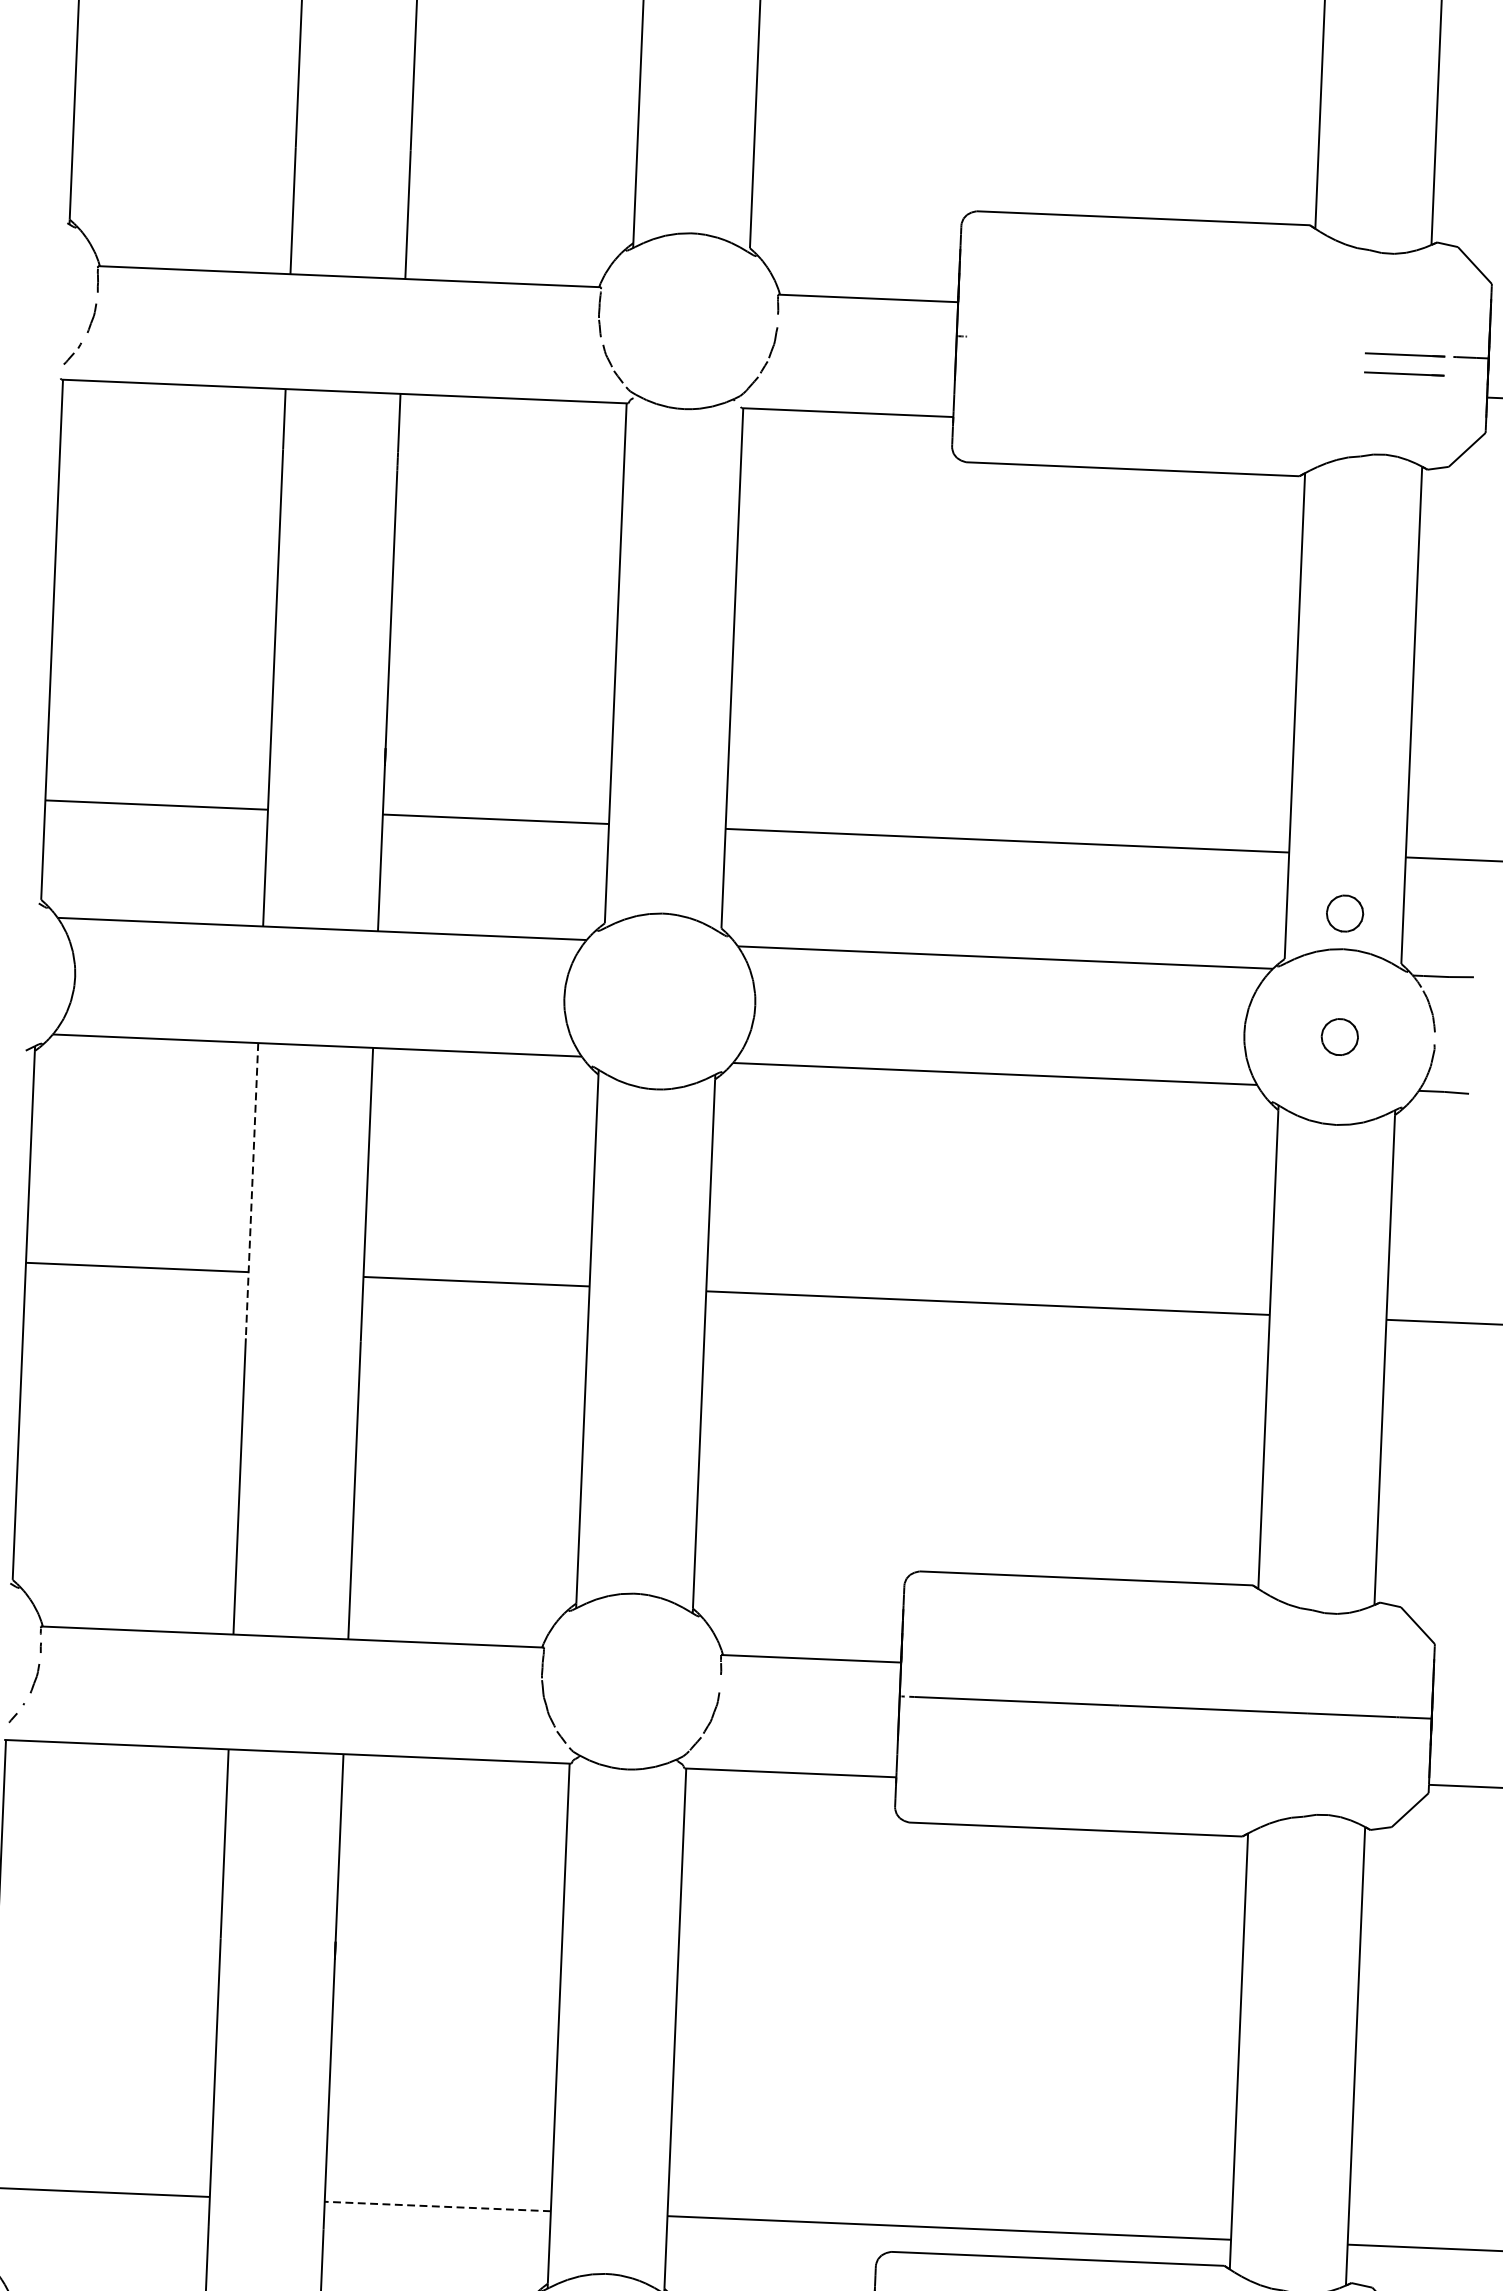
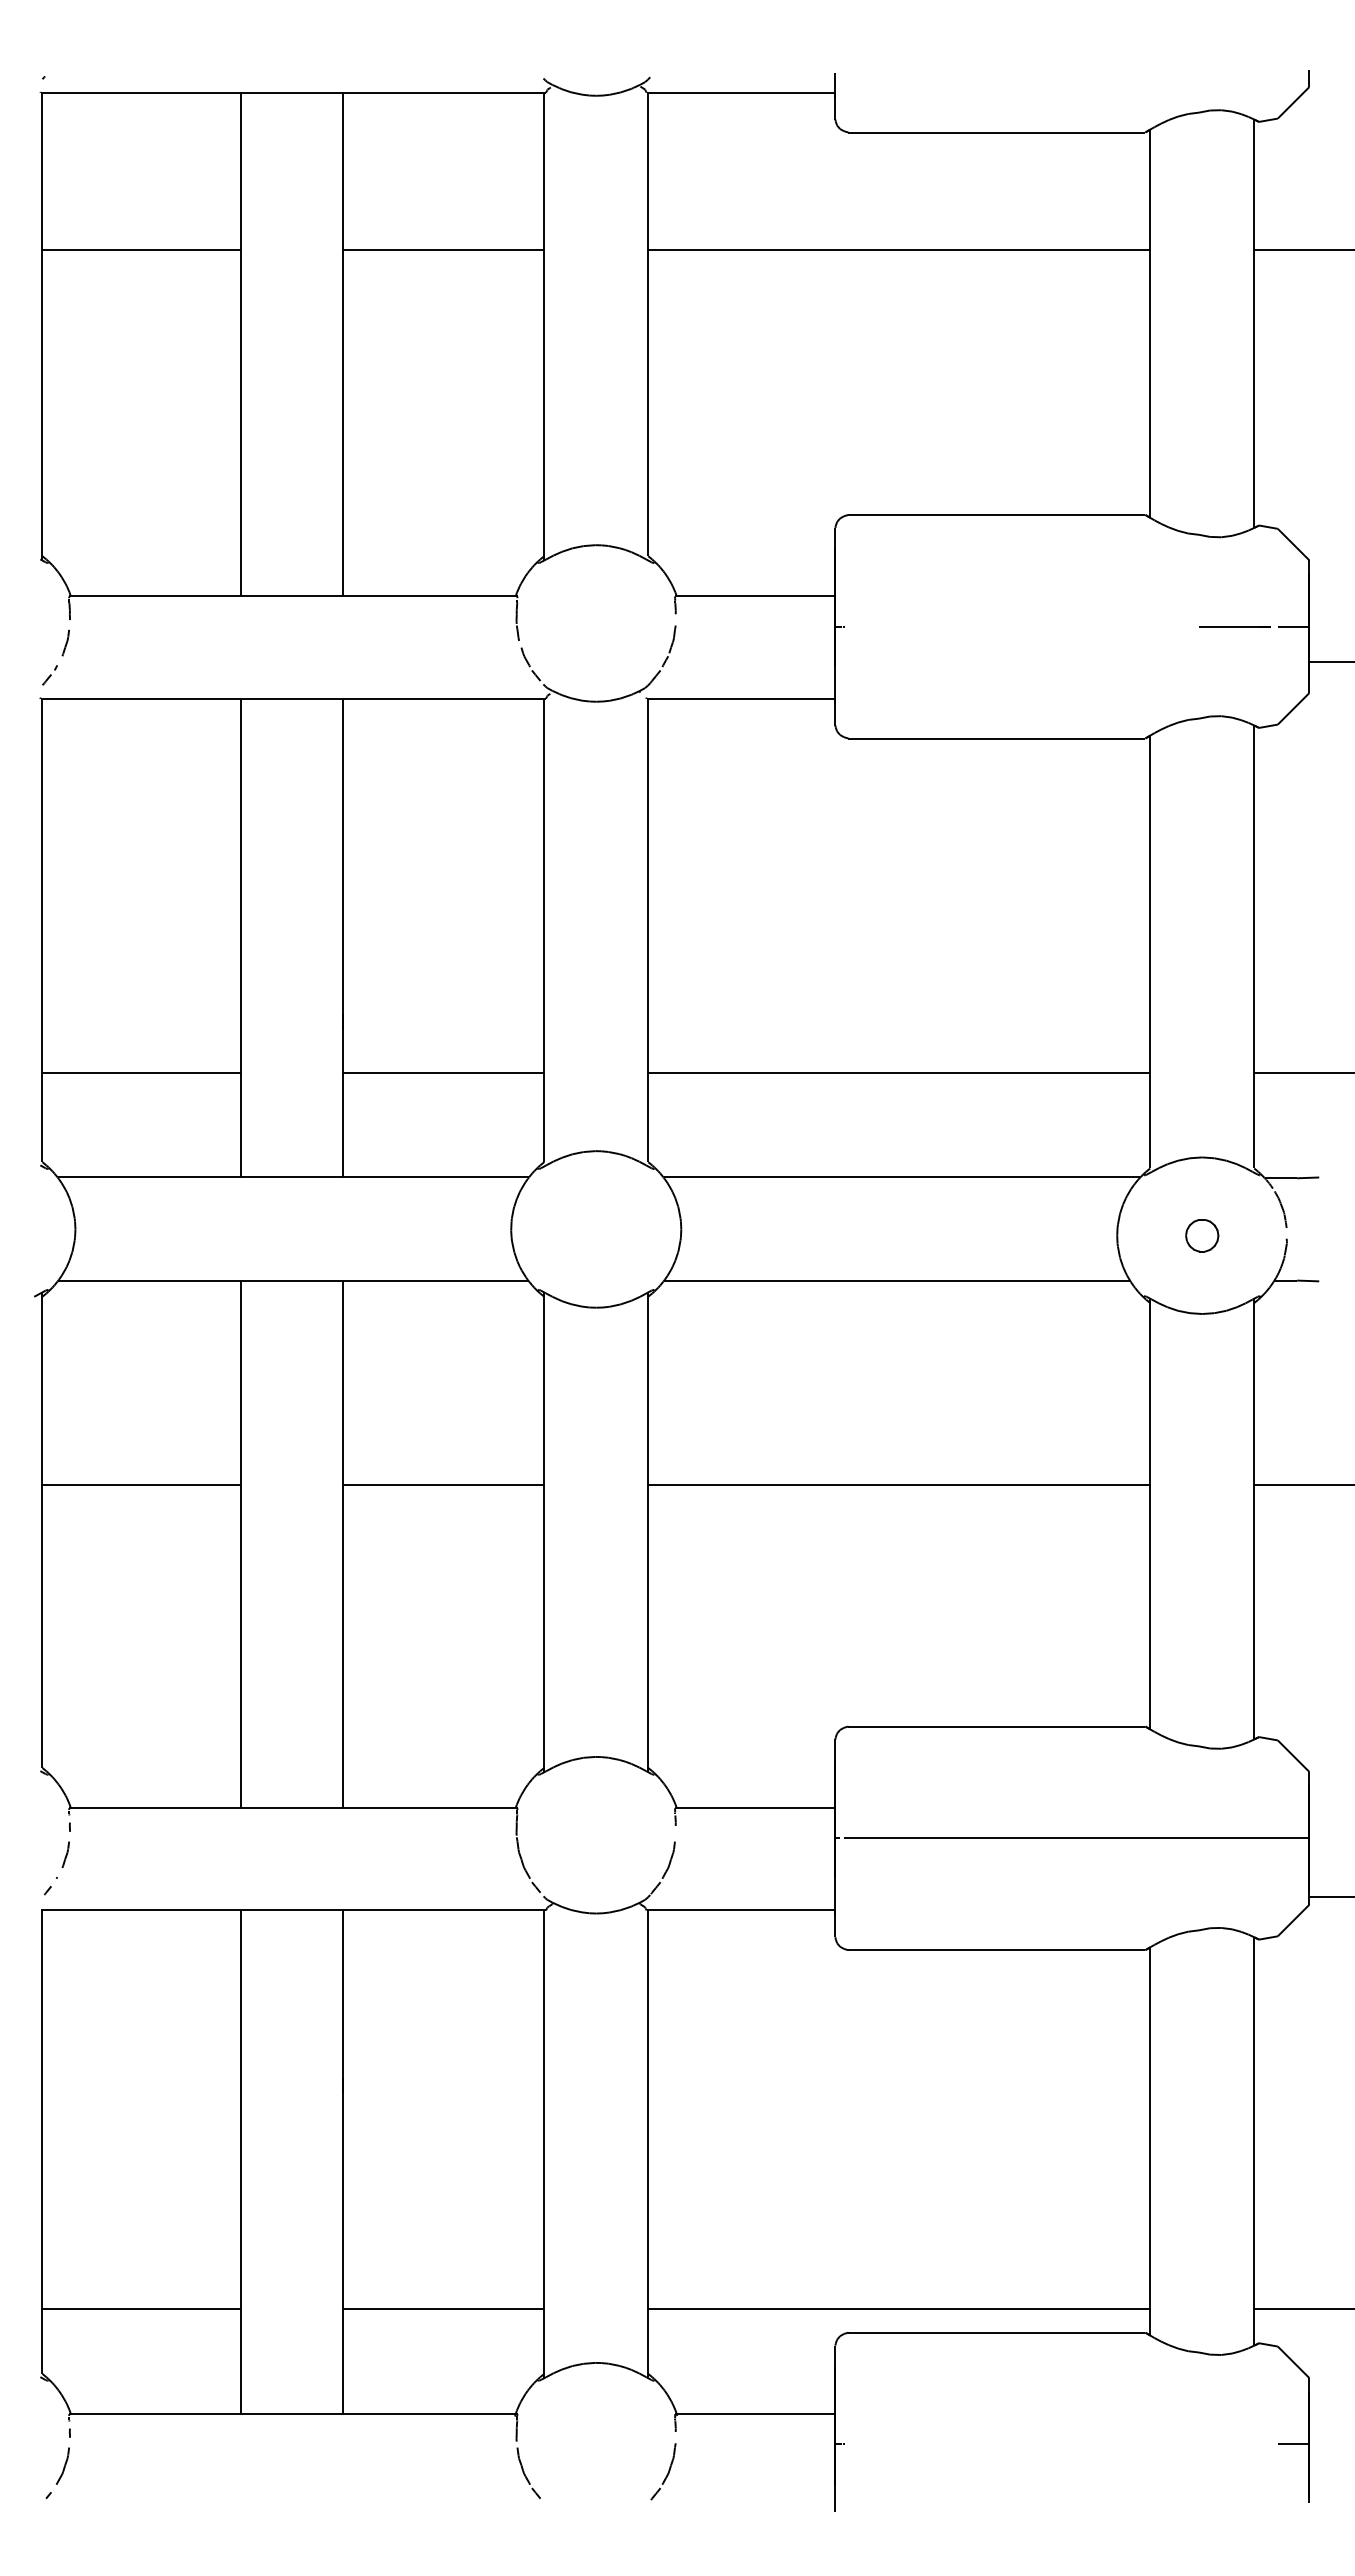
line: (1403, 373) -> (1234, 643), removed
part: (1345, 913) -> (1202, 1125), removed
line: (251, 1190) -> (240, 1412), dashed -> solid
line: (437, 2206) -> (443, 2309), dashed -> solid

